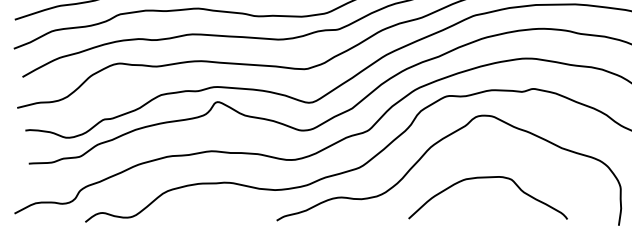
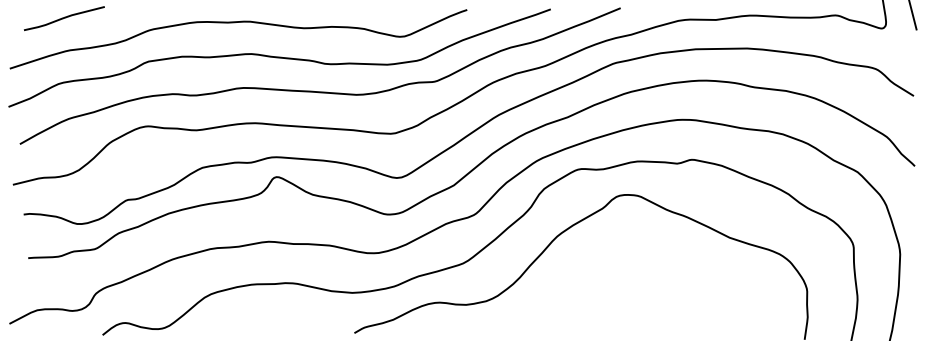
curve: (485, 178) -> (629, 277), removed

